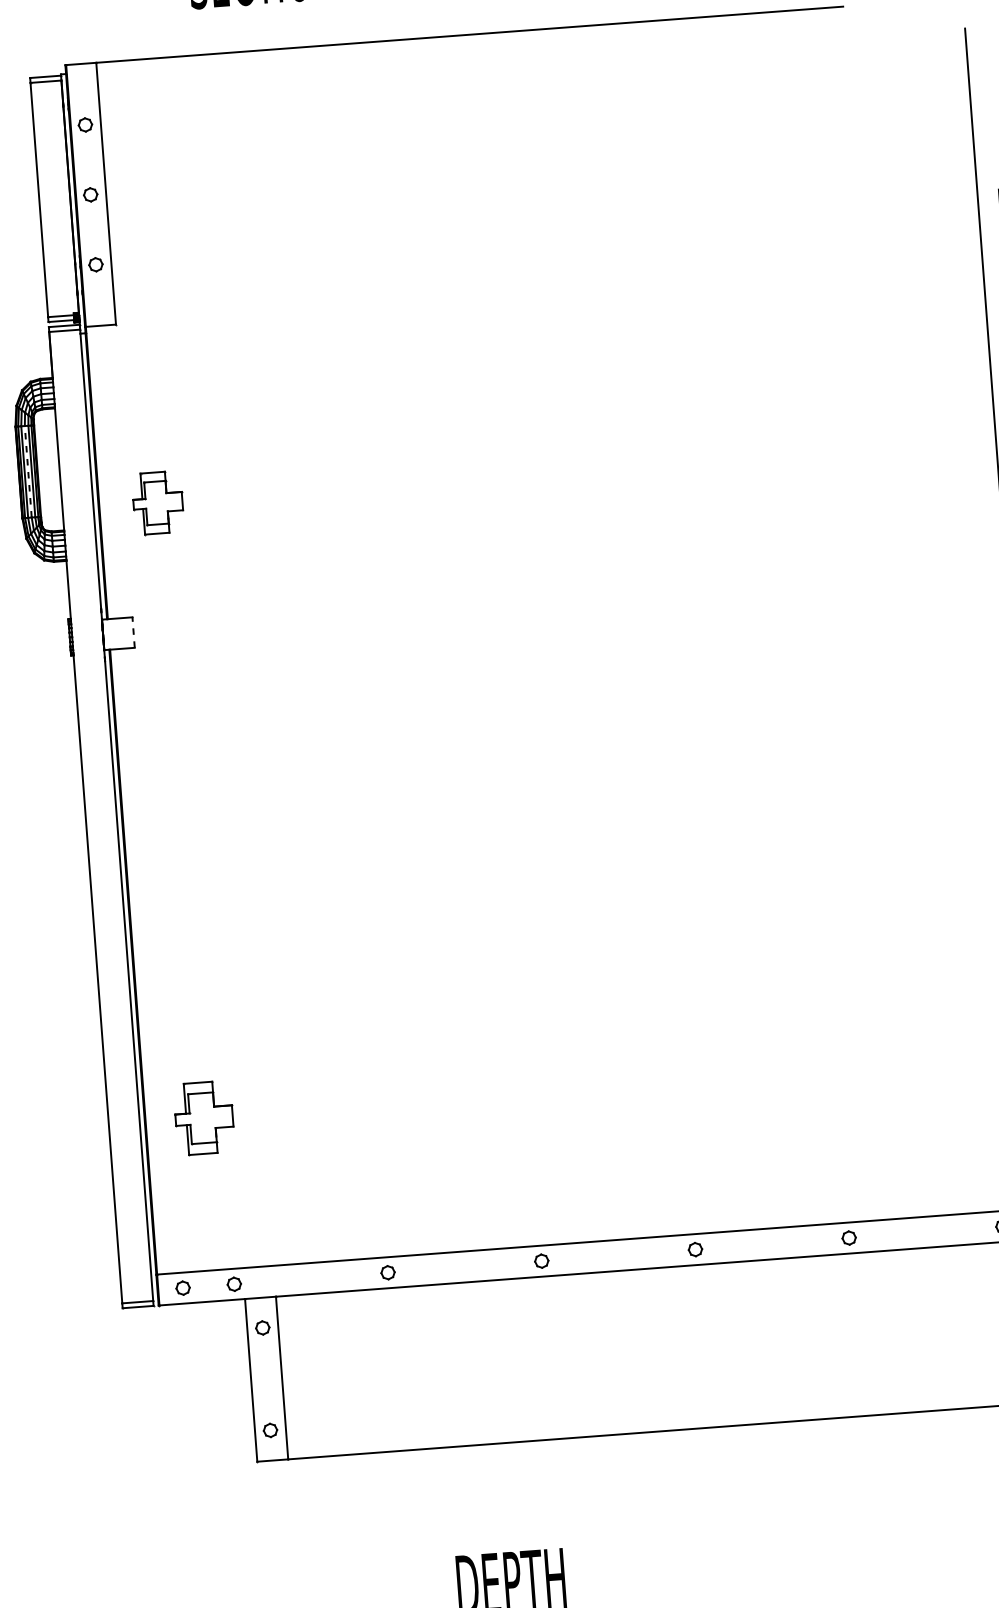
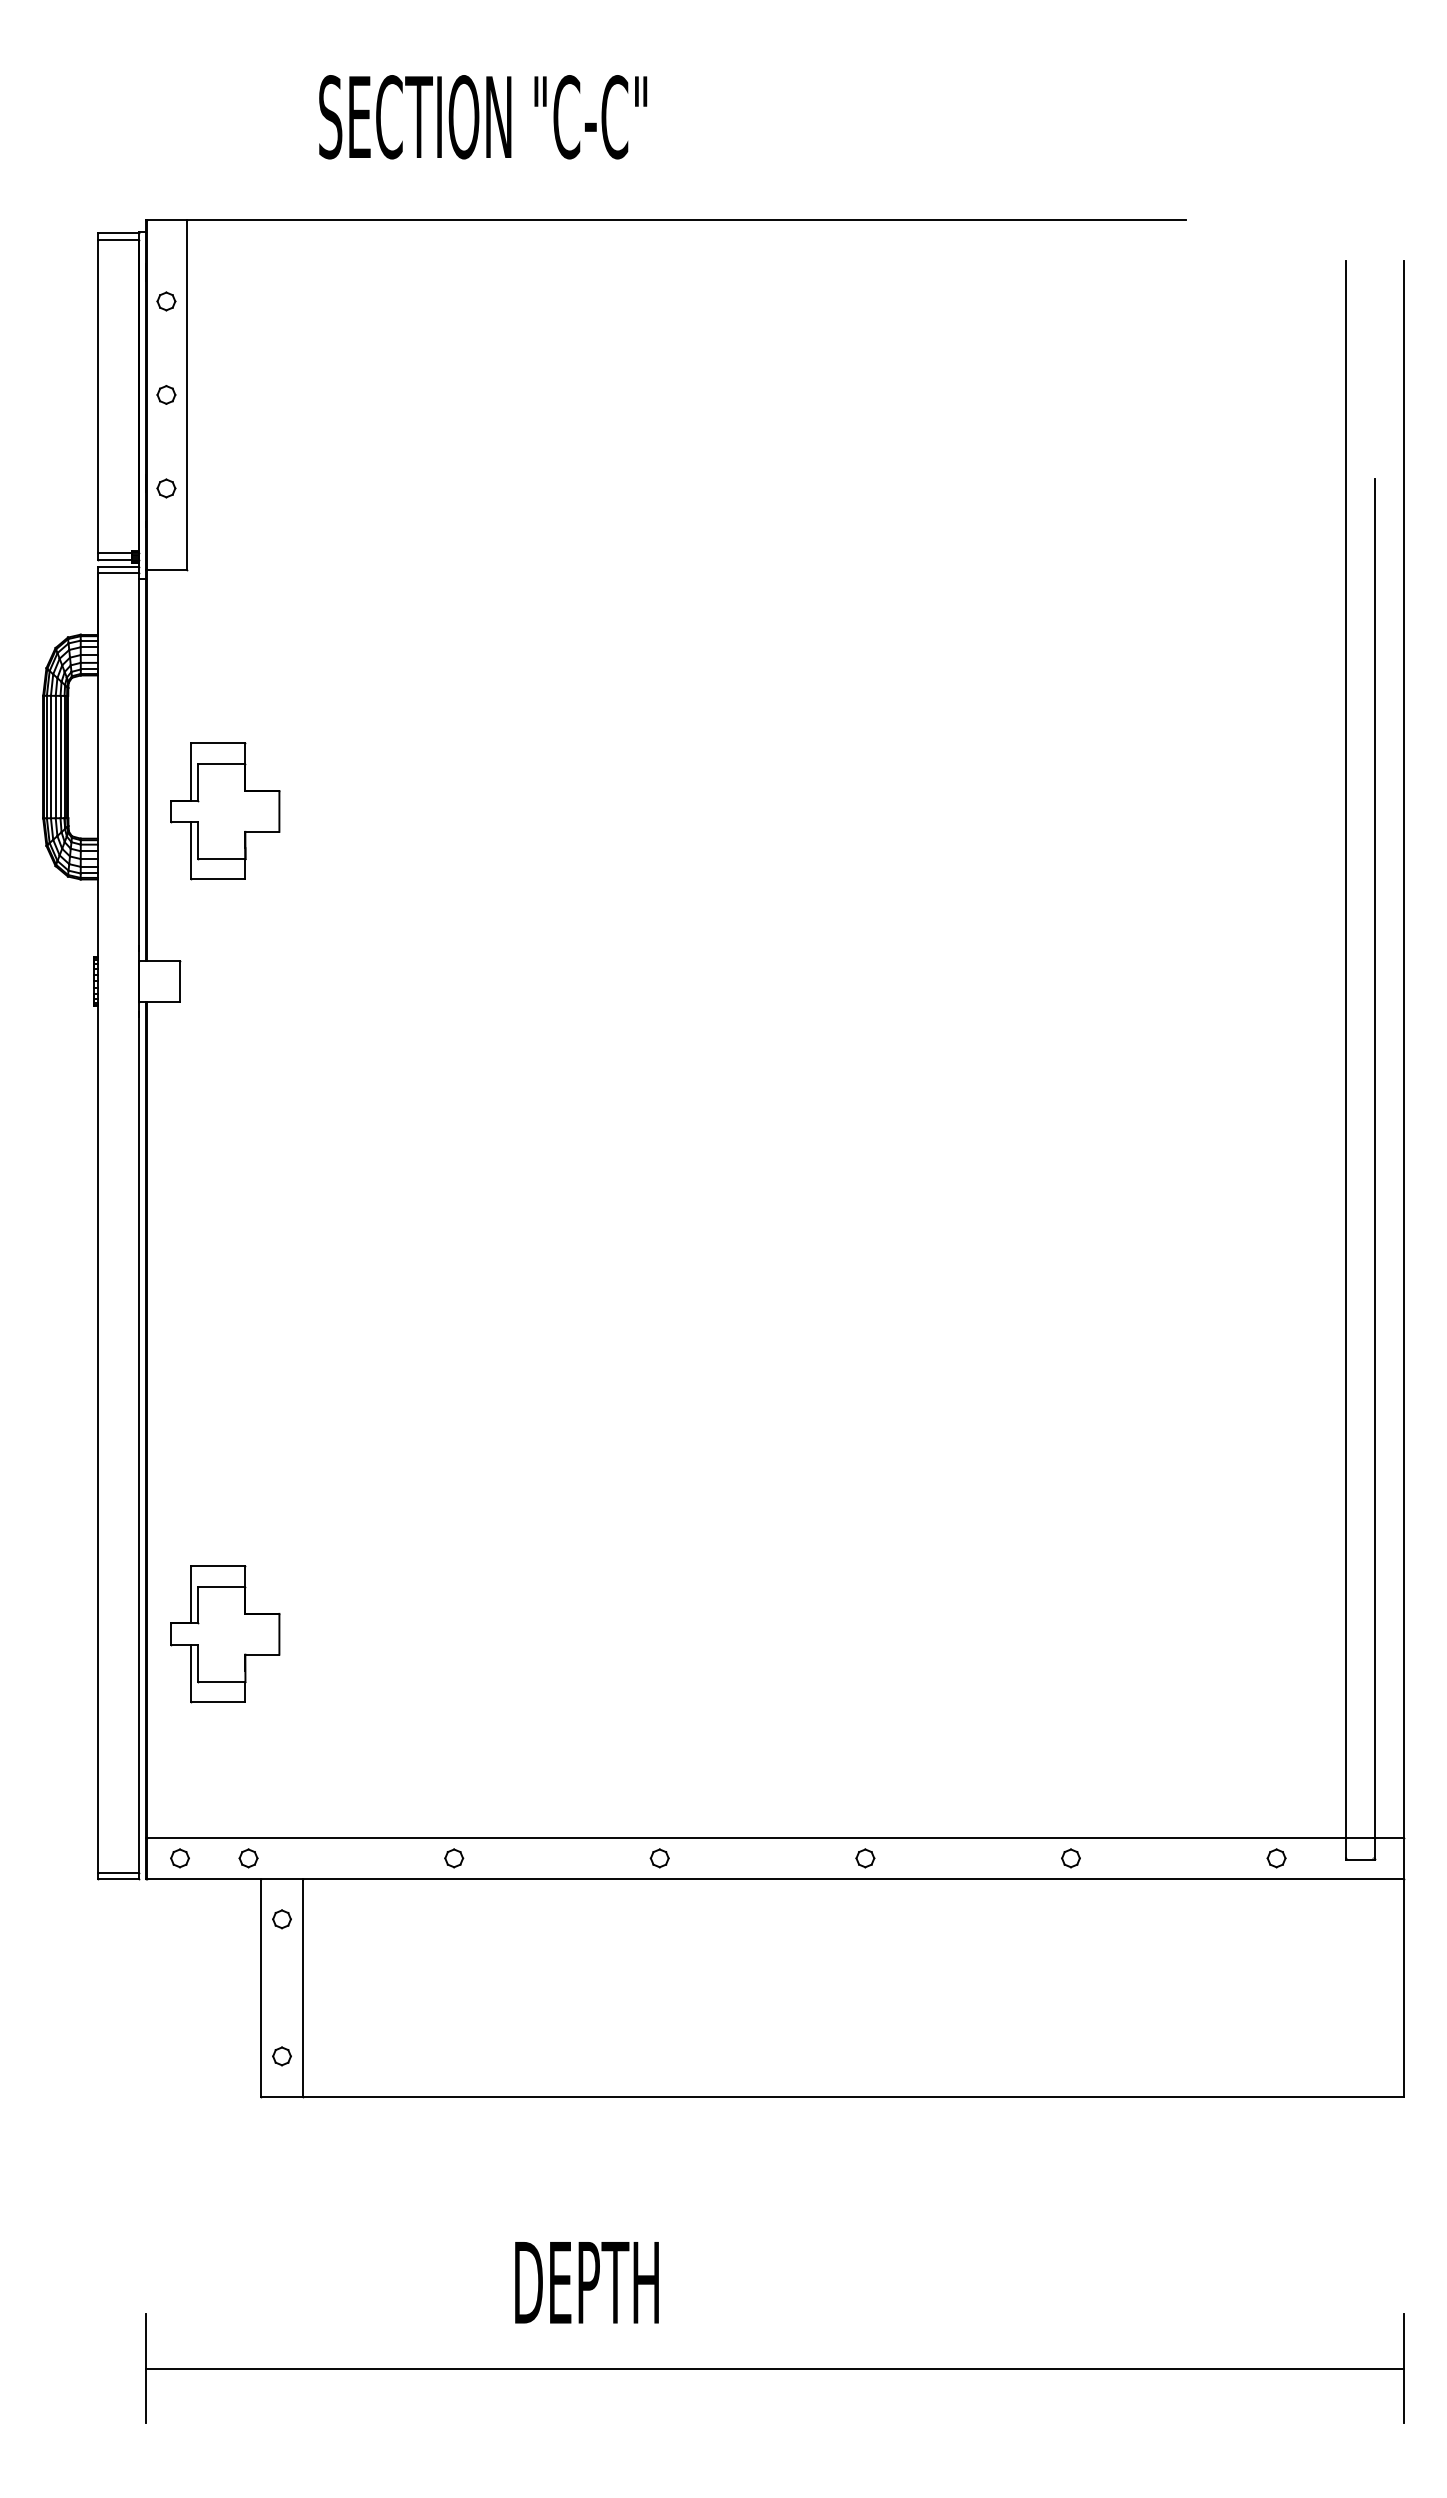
line: (28, 471) -> (55, 756), dashed -> solid
part: (158, 502) -> (225, 811), size x1.67
line: (133, 631) -> (179, 980), dashed -> solid
part: (204, 1118) -> (225, 1634), size x1.43

